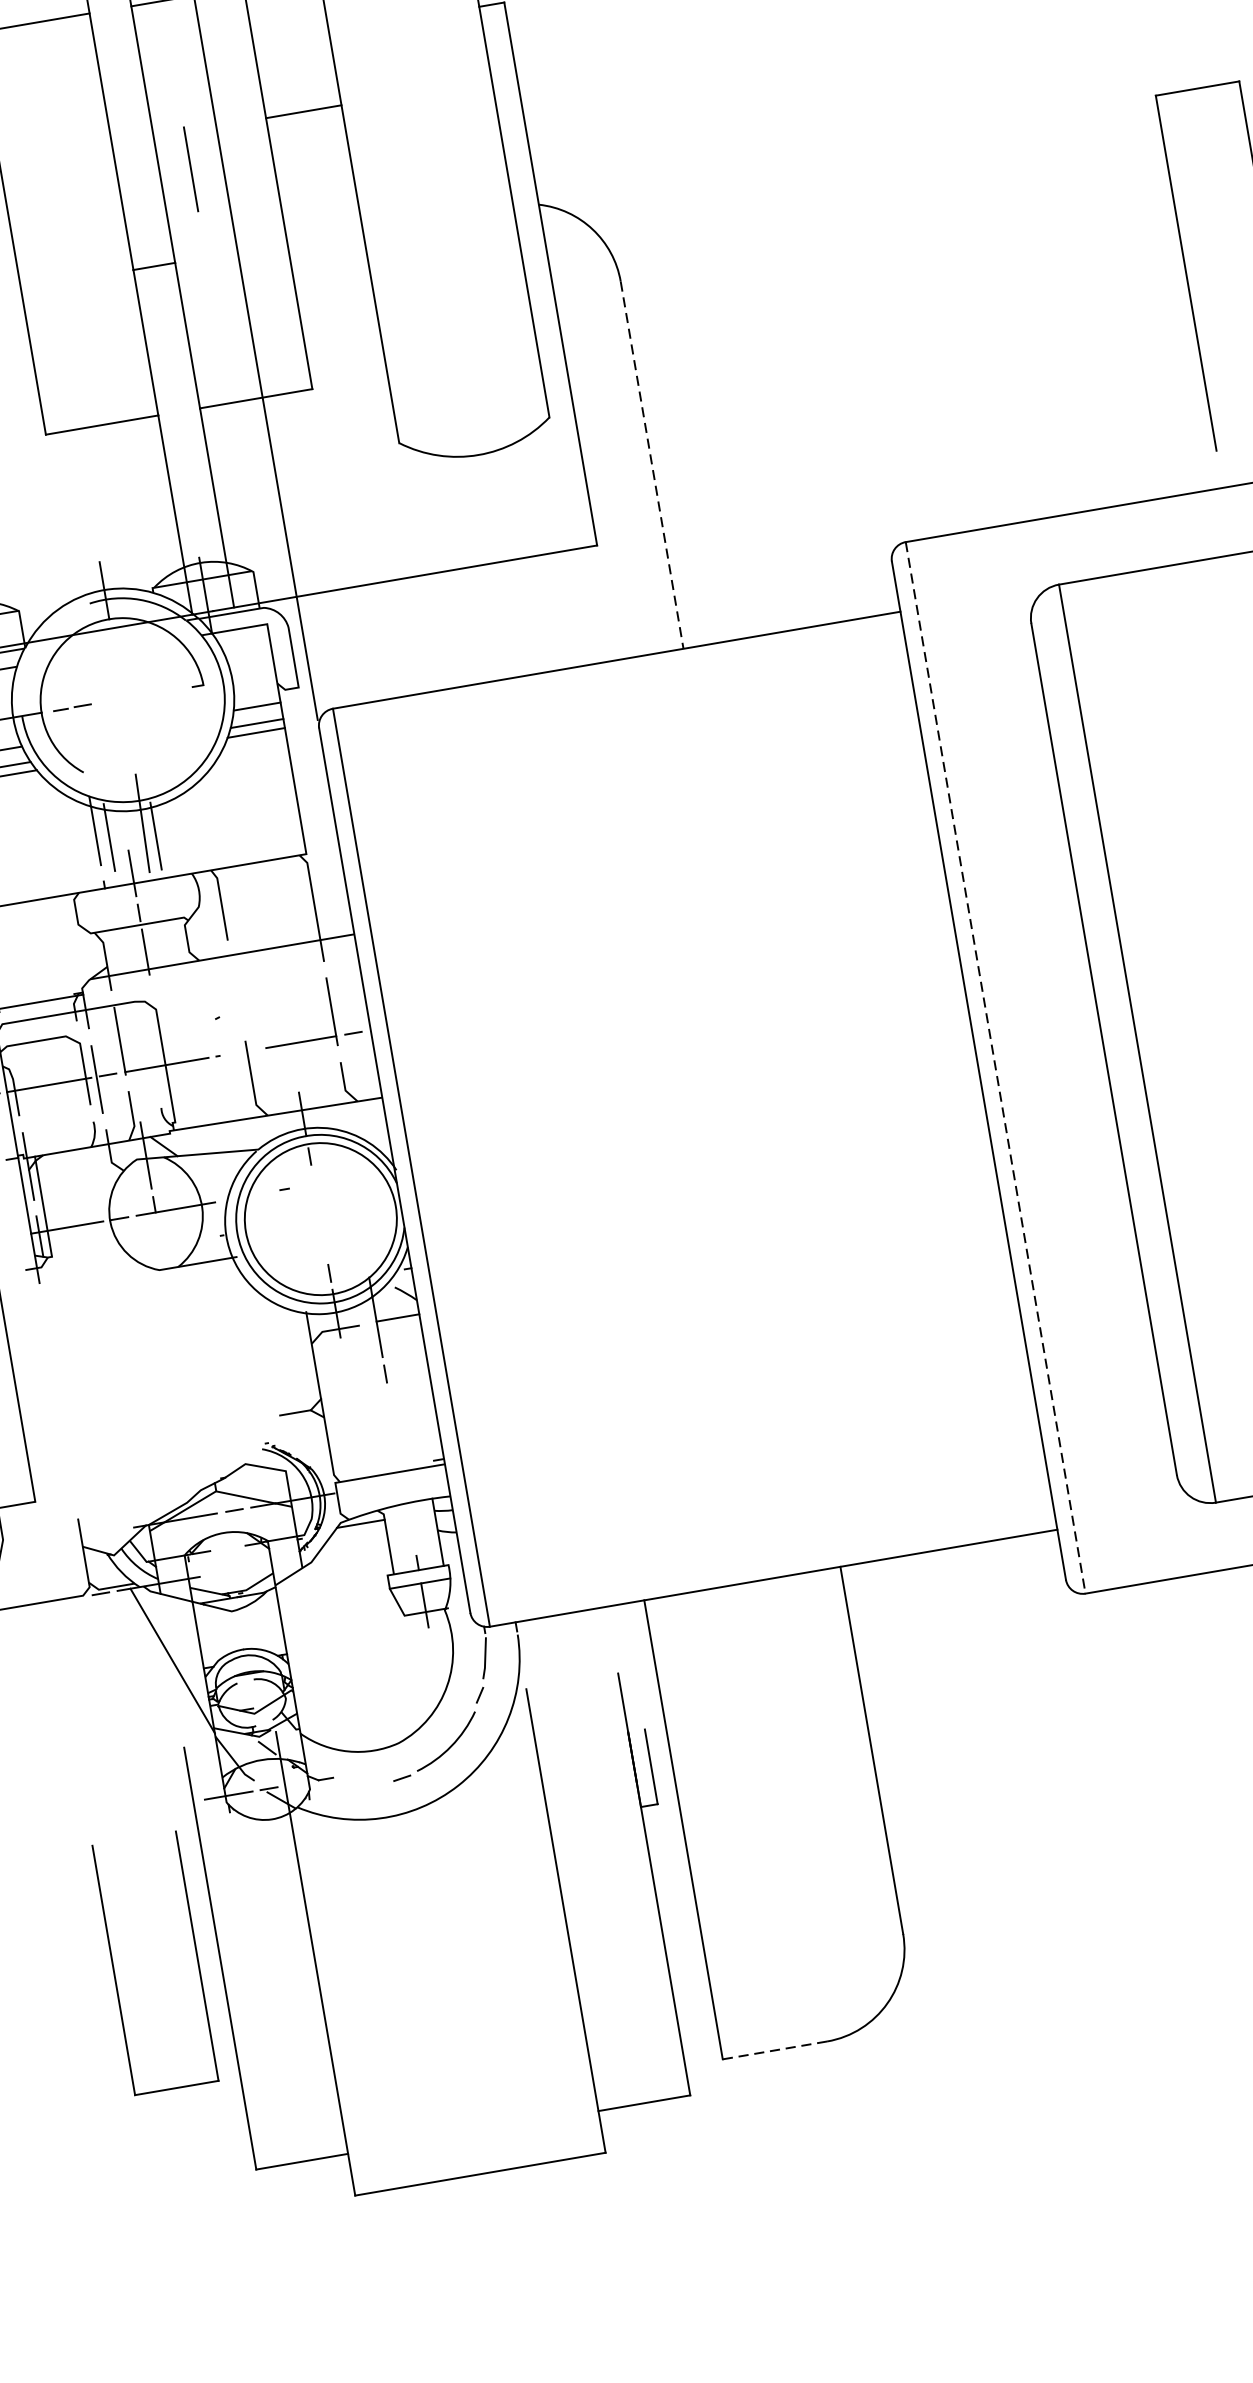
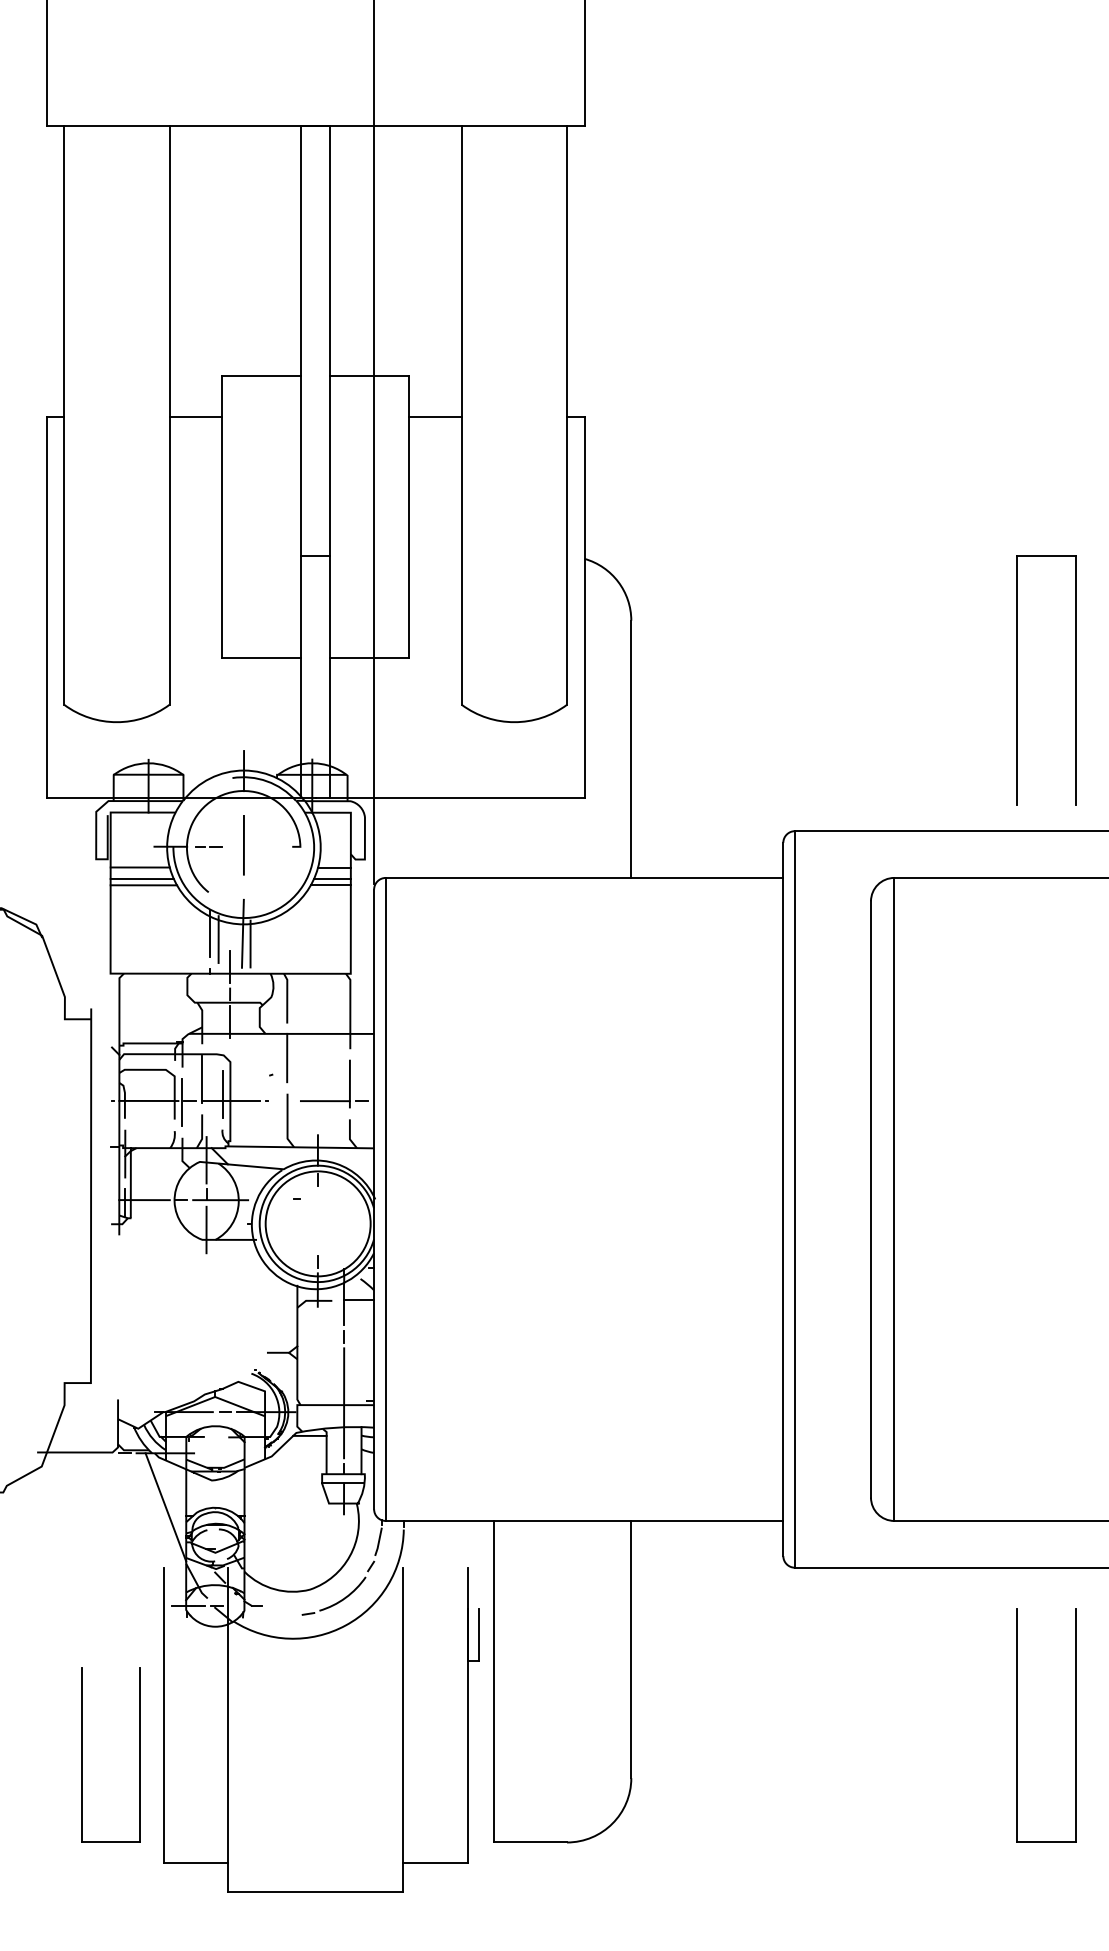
line: (302, 112) -> (434, 417), moved
line: (190, 169) -> (243, 845), moved
line: (652, 465) -> (631, 749), dashed -> solid
line: (236, 989) -> (287, 1057), added
line: (152, 1056) -> (222, 1093), added
line: (996, 1067) -> (795, 1199), dashed -> solid
line: (162, 1254) -> (206, 1229), added
line: (402, 1469) -> (344, 1403), added
part: (114, 1969) -> (82, 1754), moved
line: (774, 2050) -> (530, 1842), dashed -> solid

